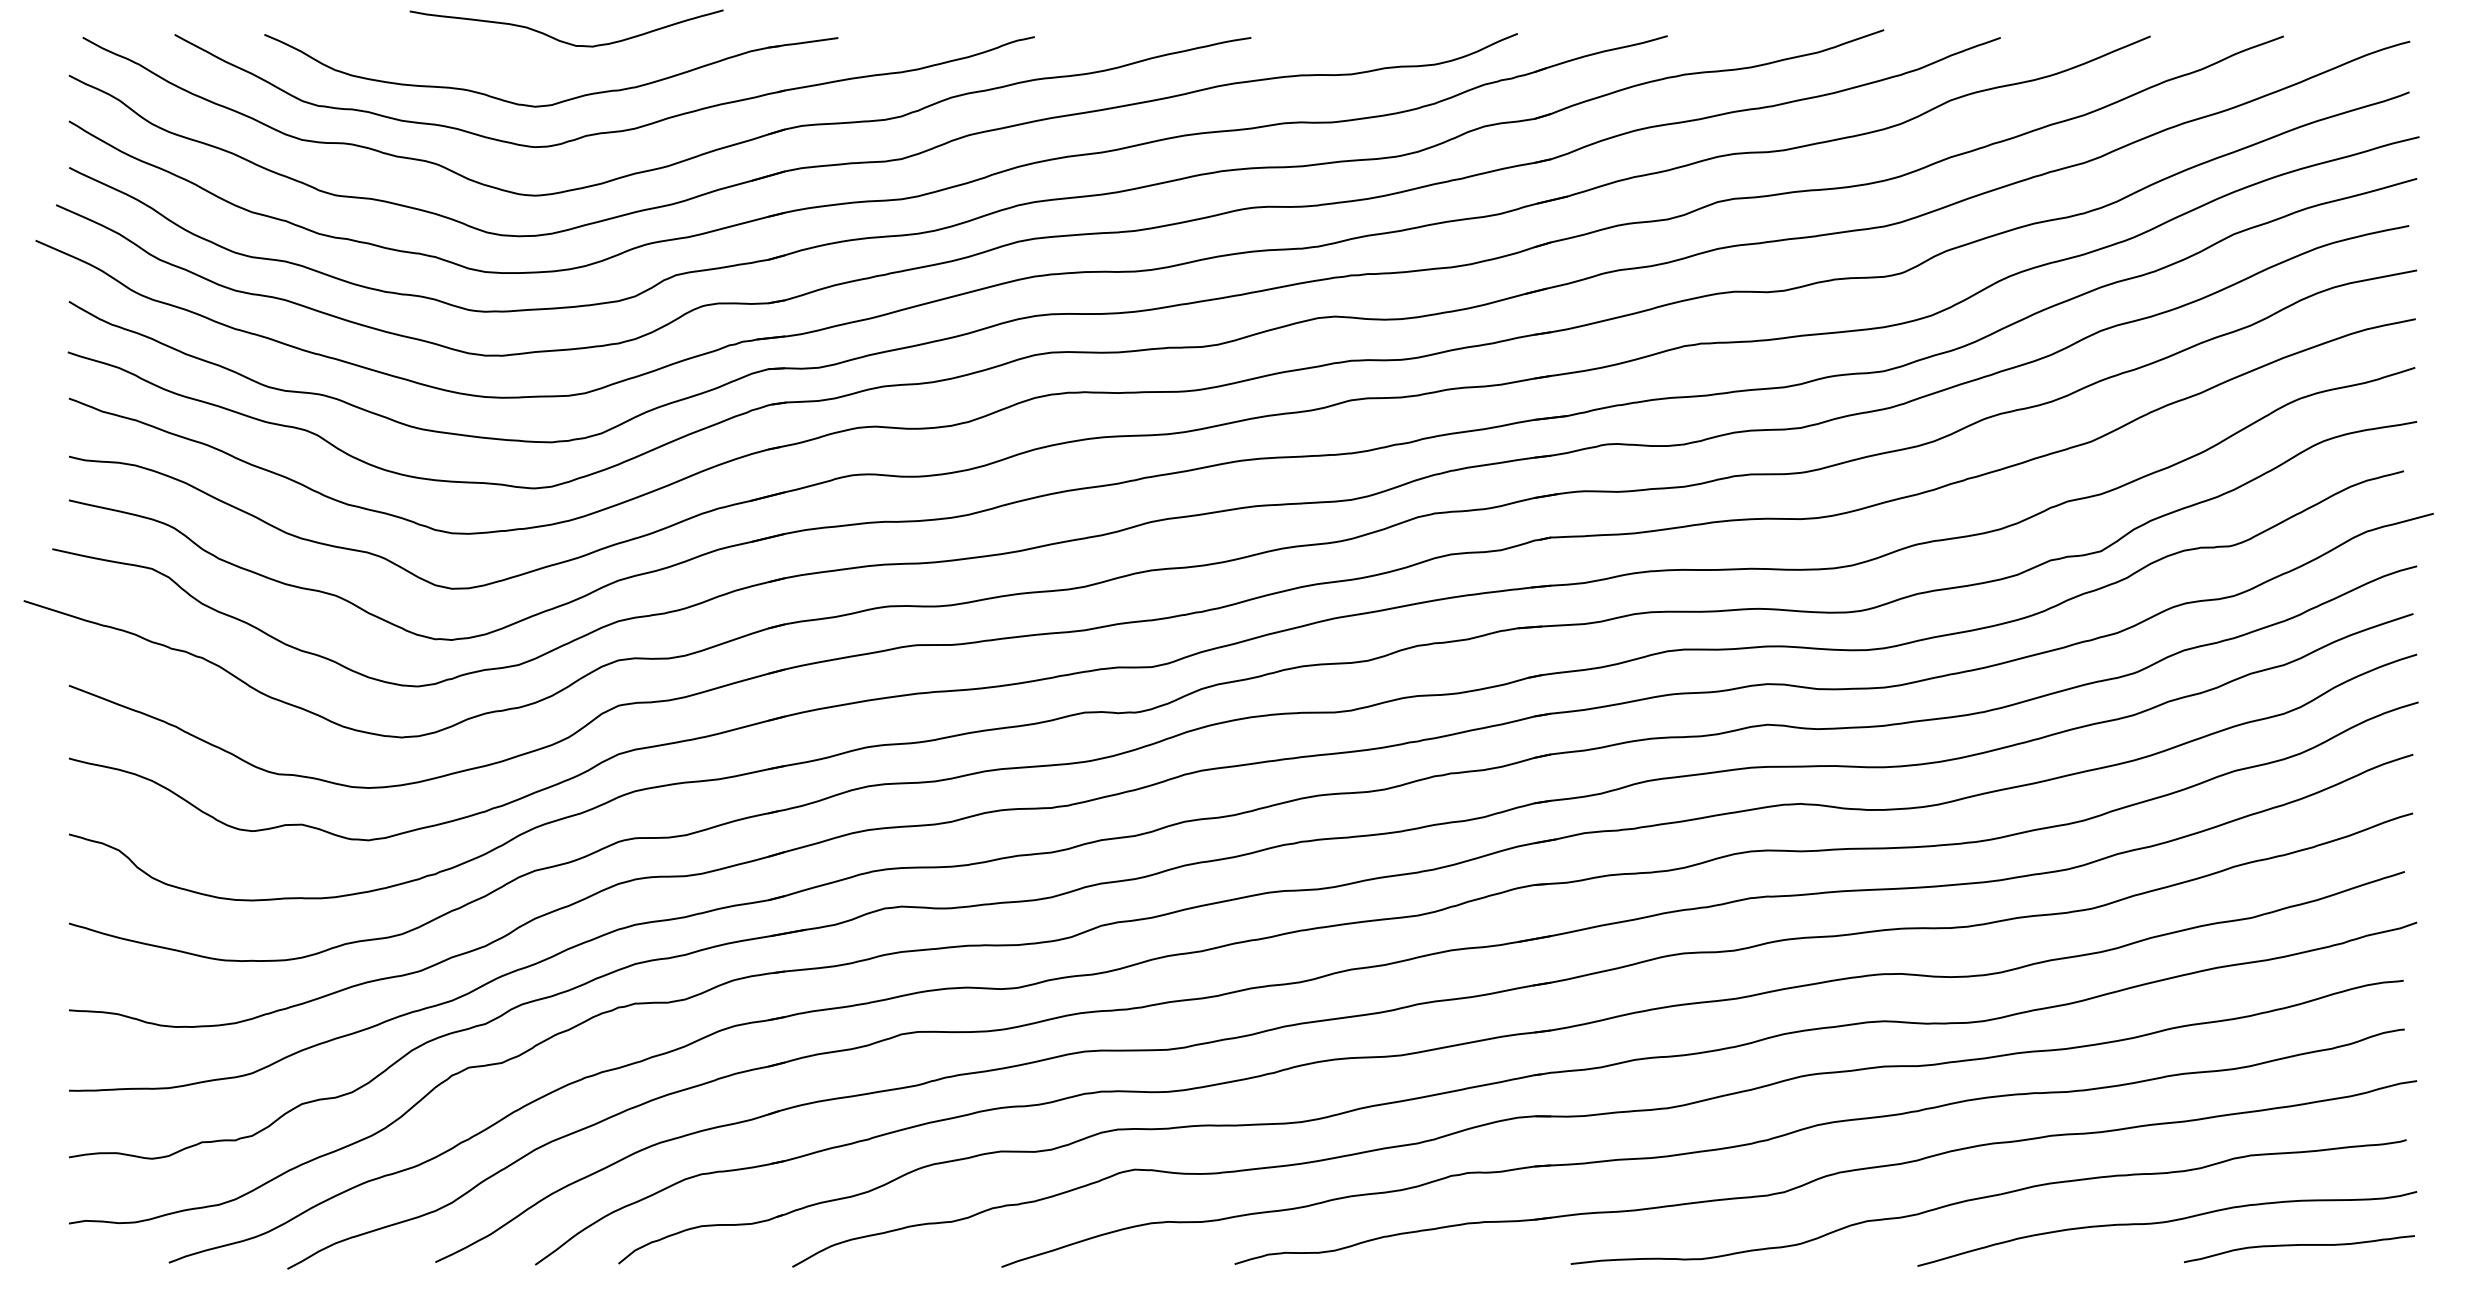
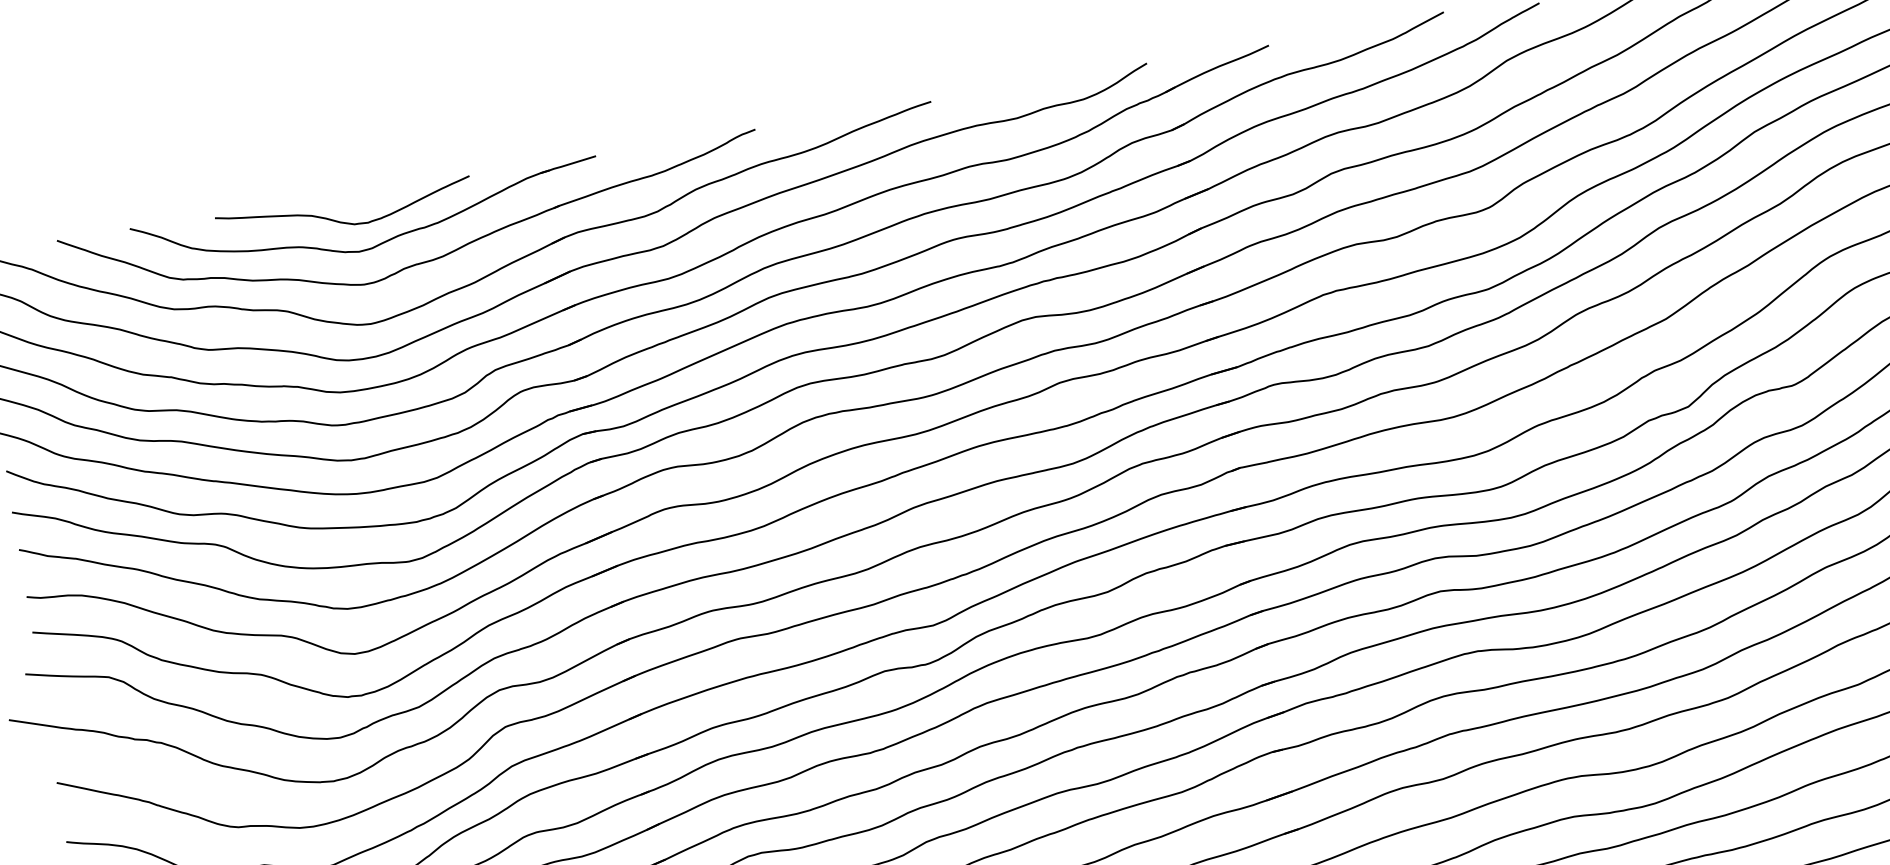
curve: (562, 40) -> (342, 221), moved

